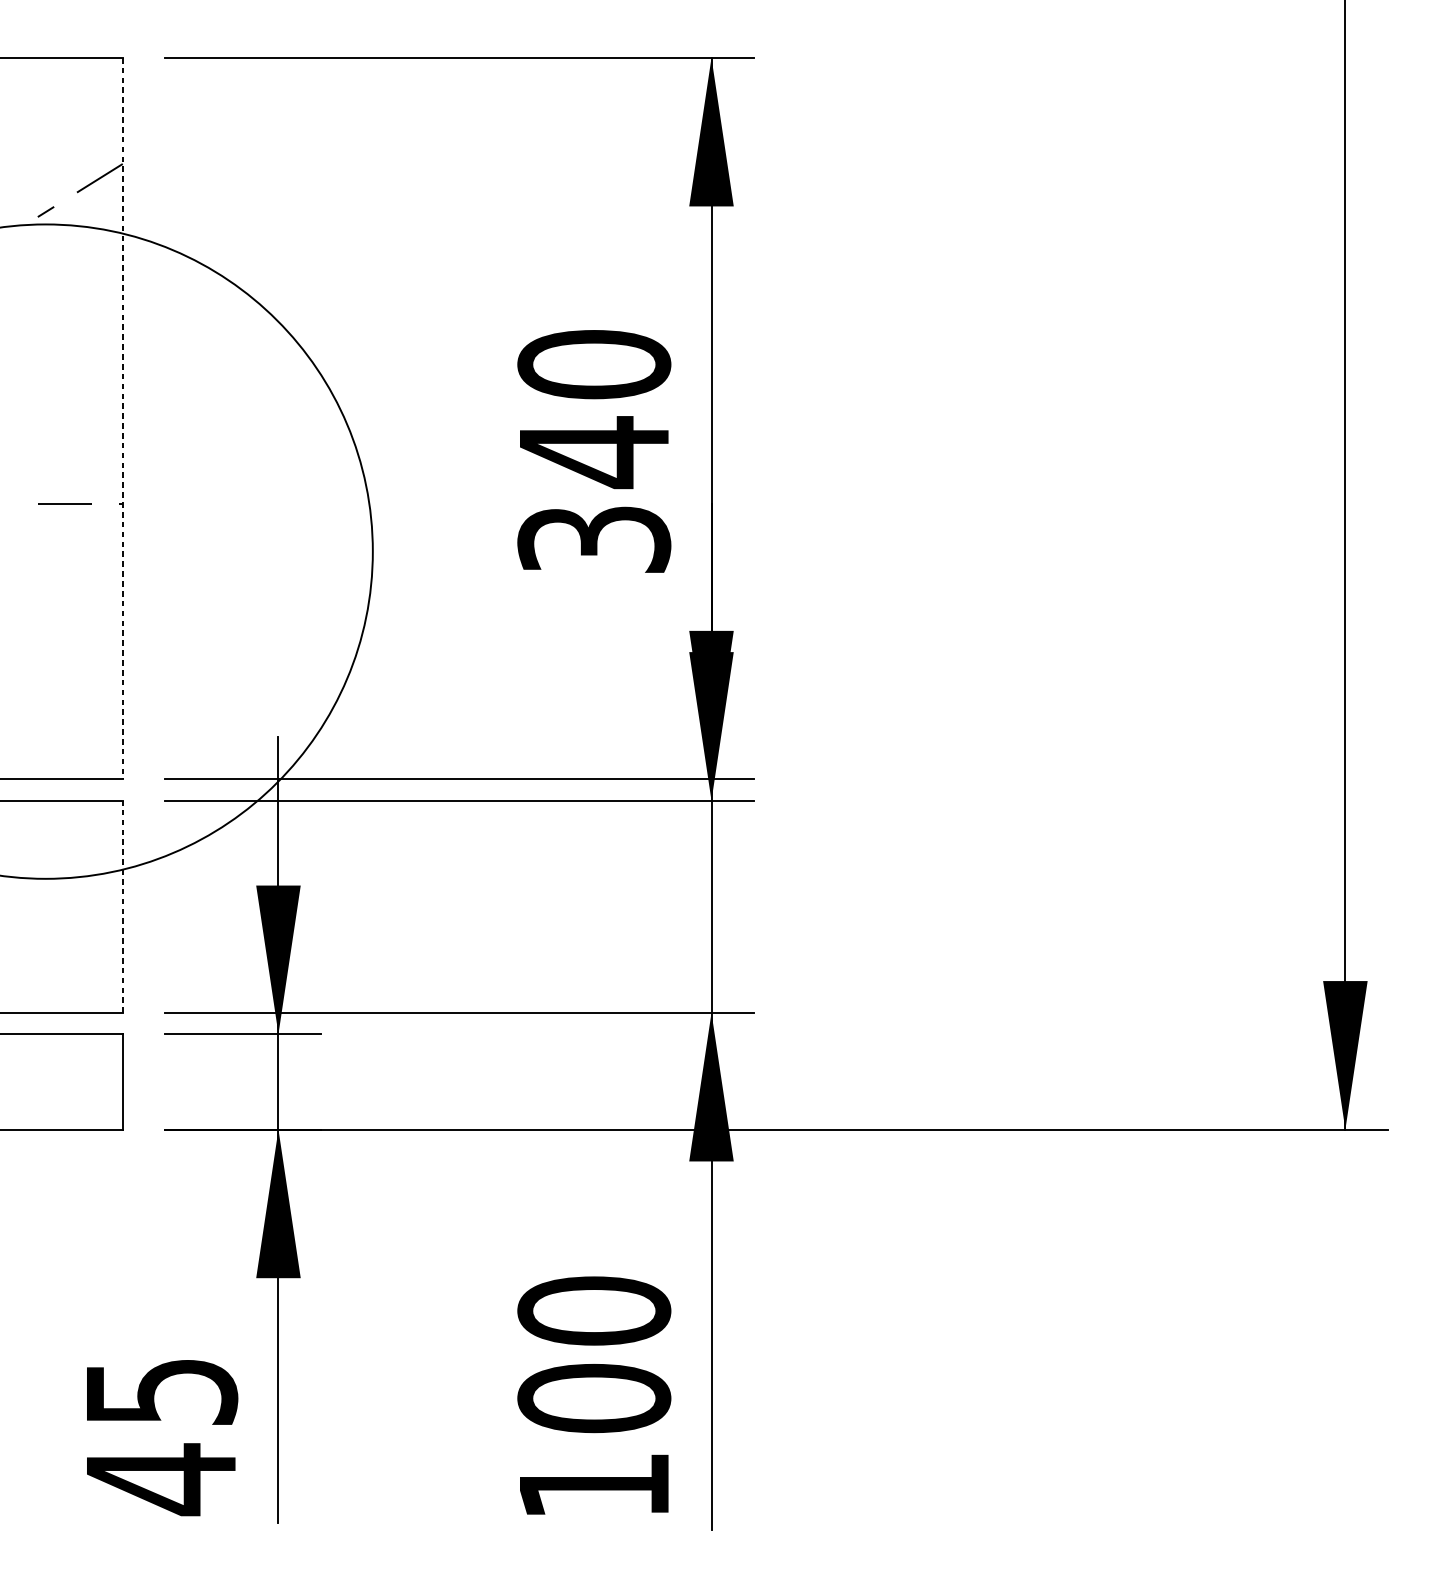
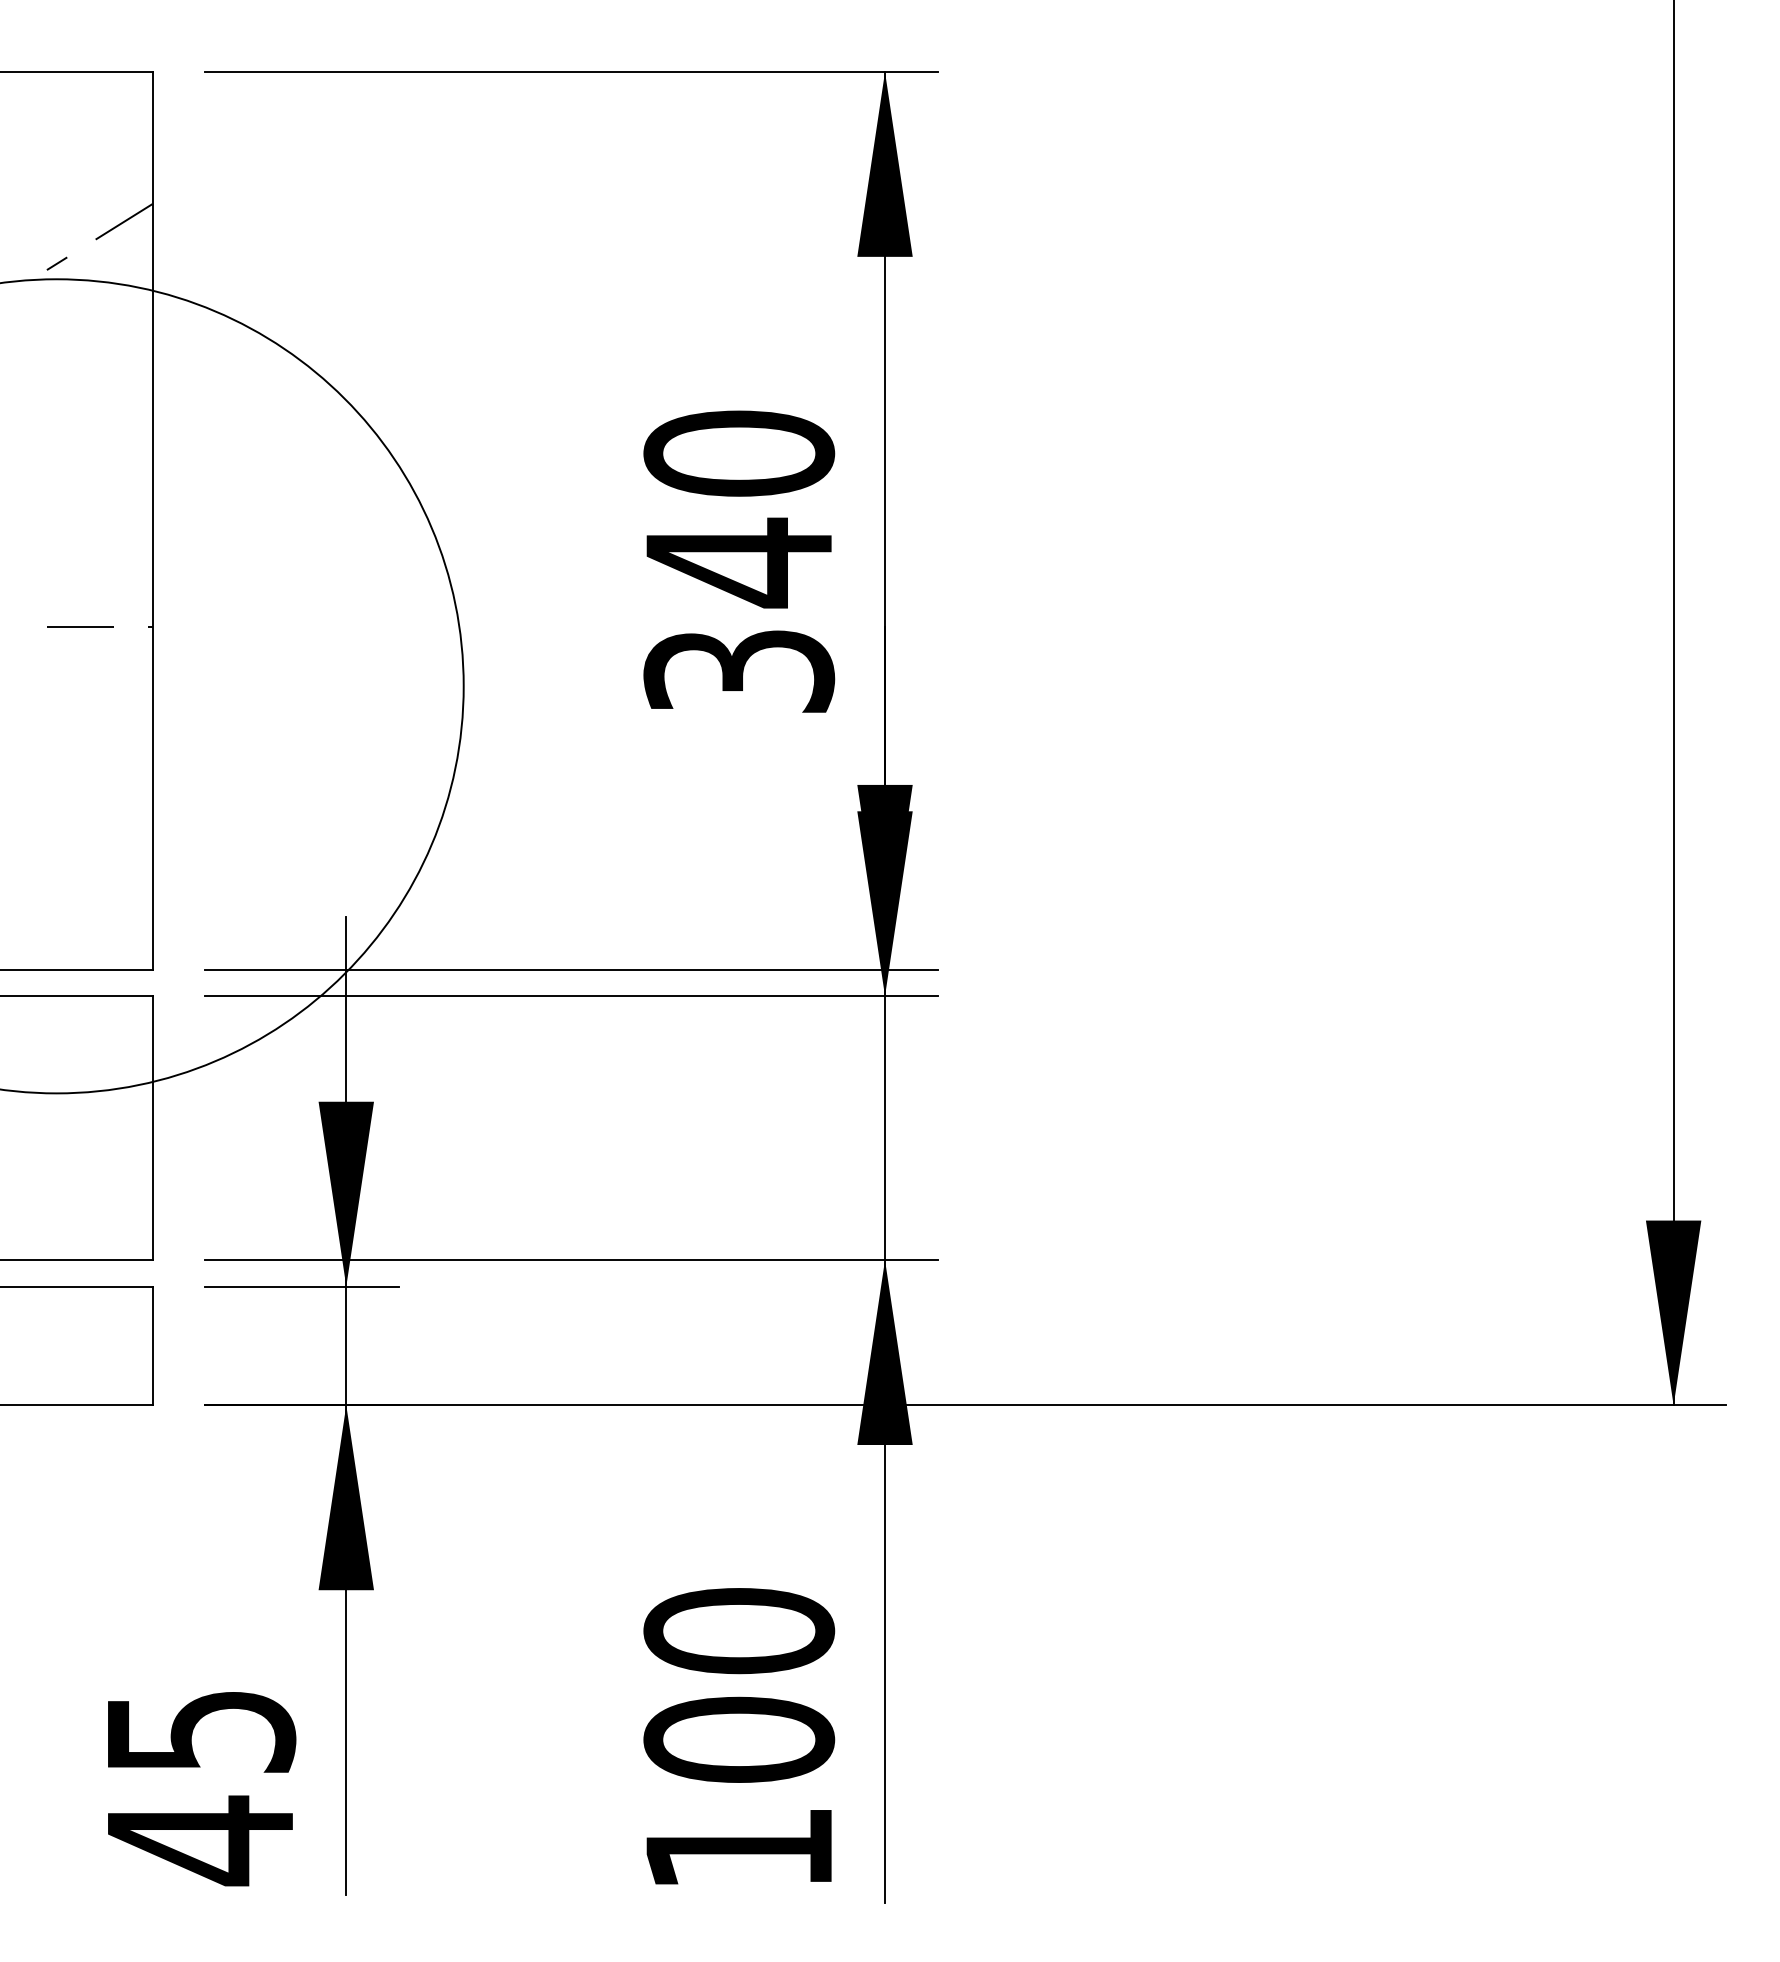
line: (122, 418) -> (152, 520), dashed -> solid
line: (122, 906) -> (152, 1127), dashed -> solid

